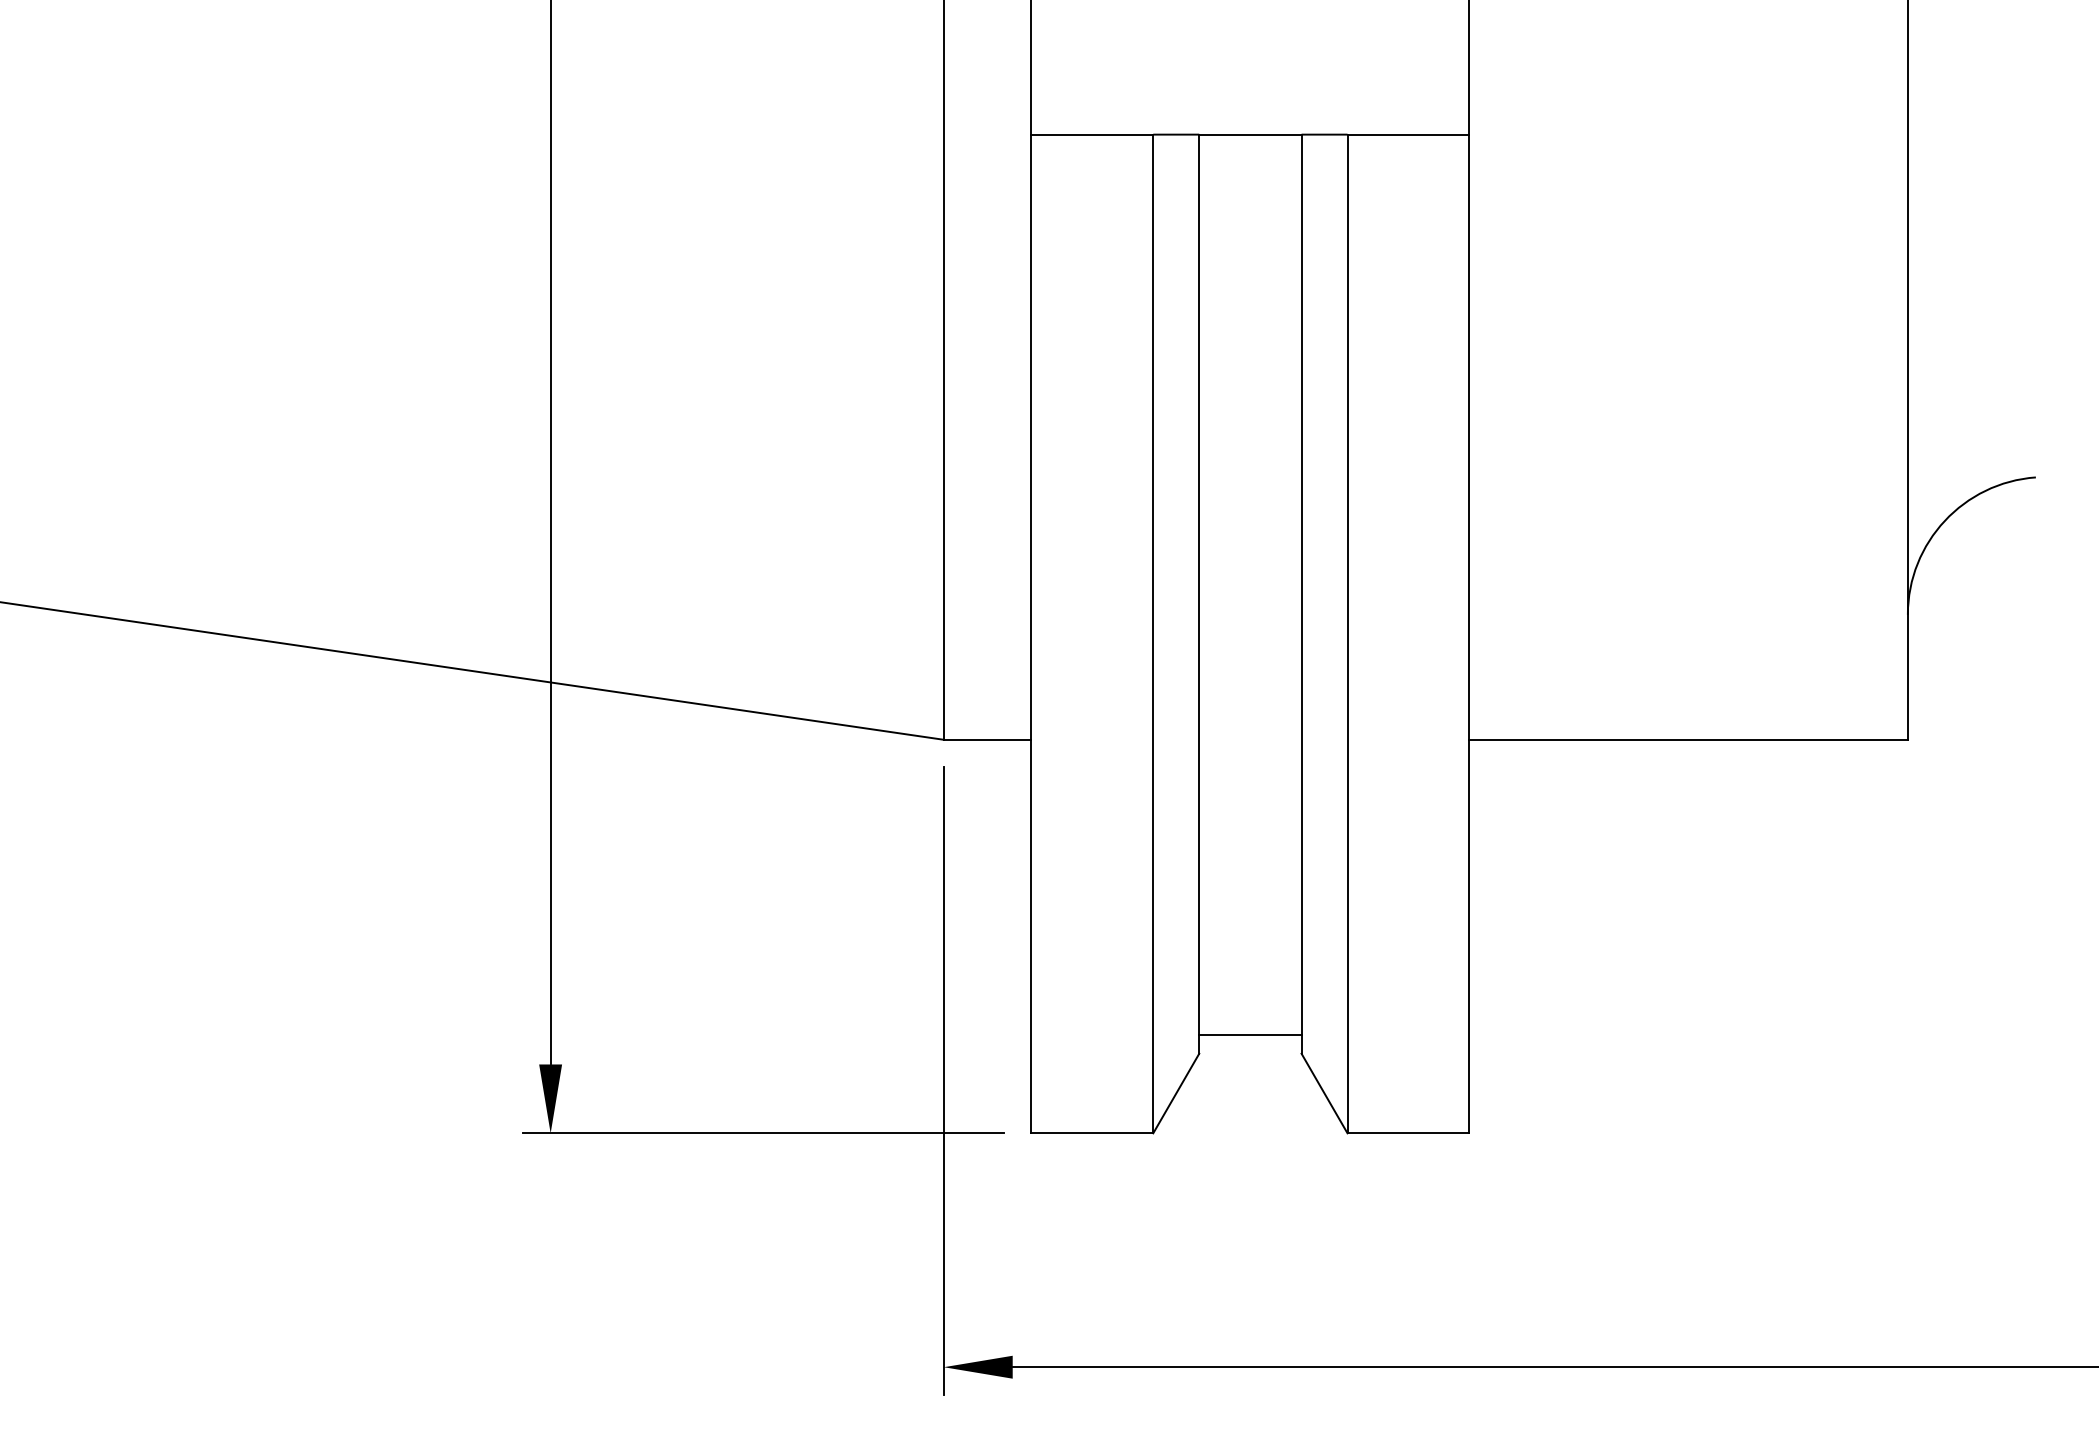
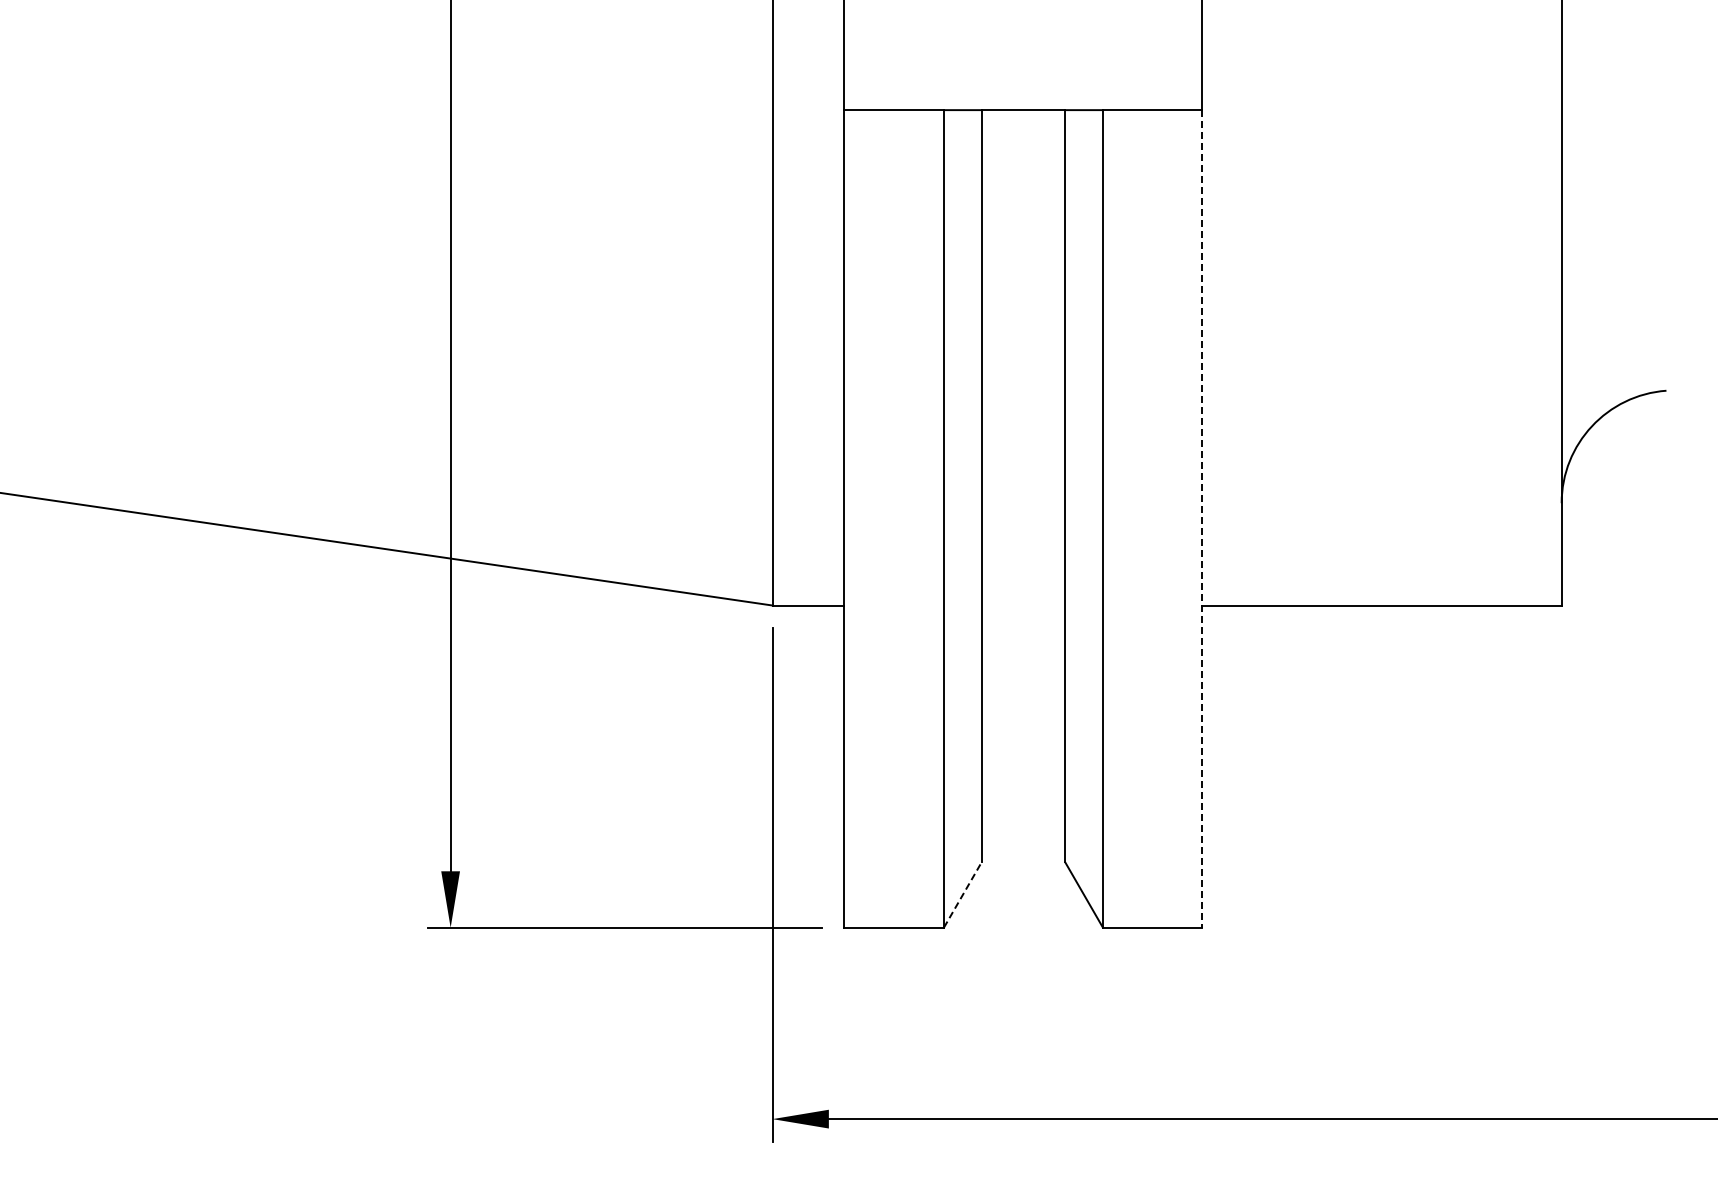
line: (1469, 633) -> (1202, 518), solid -> dashed
line: (1250, 1035) -> (1023, 847), removed
line: (1175, 1094) -> (962, 895), solid -> dashed

